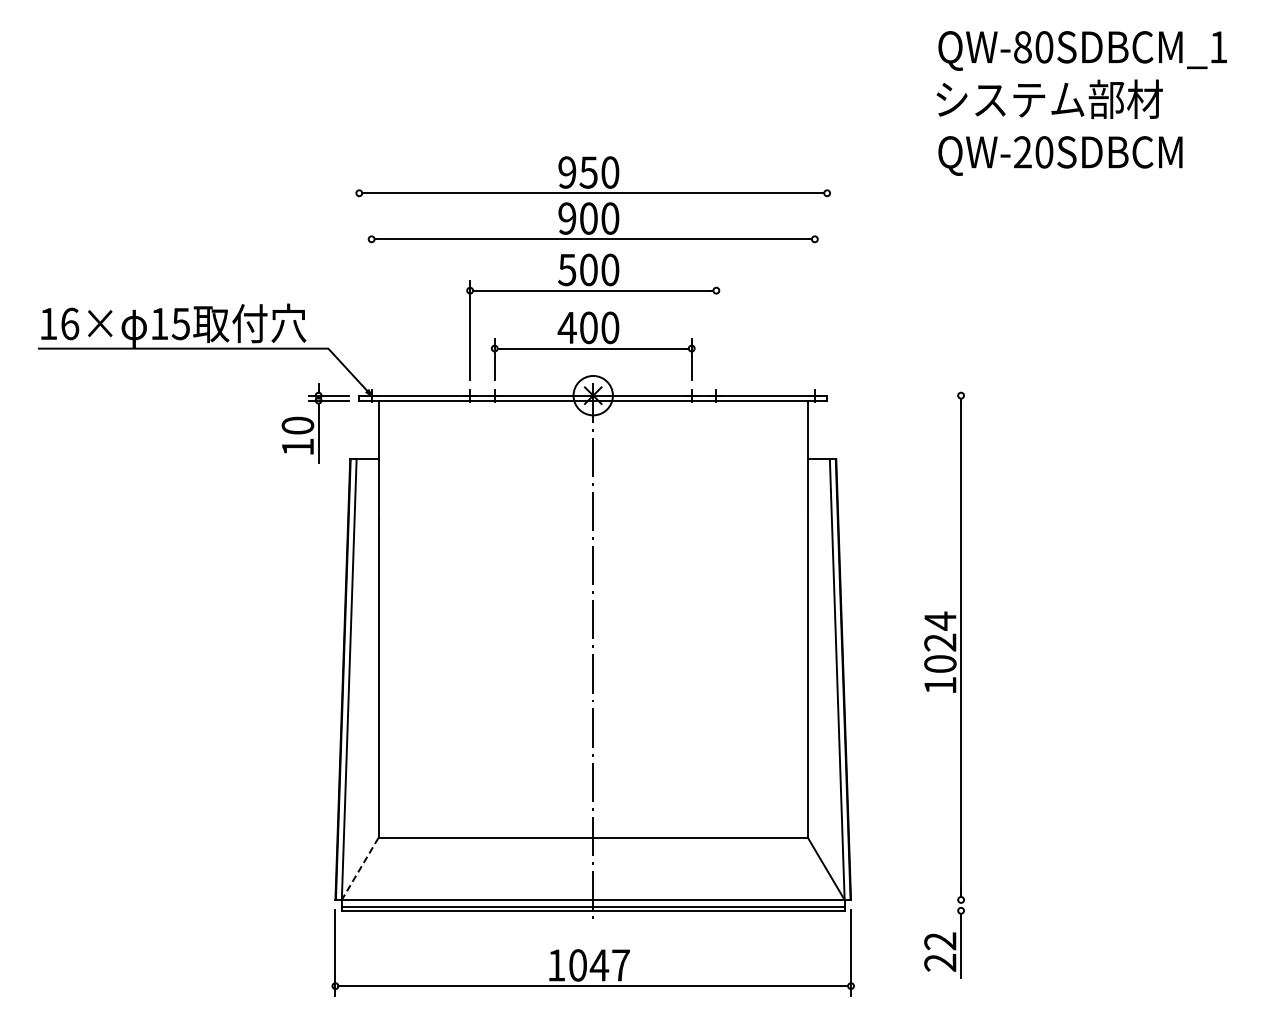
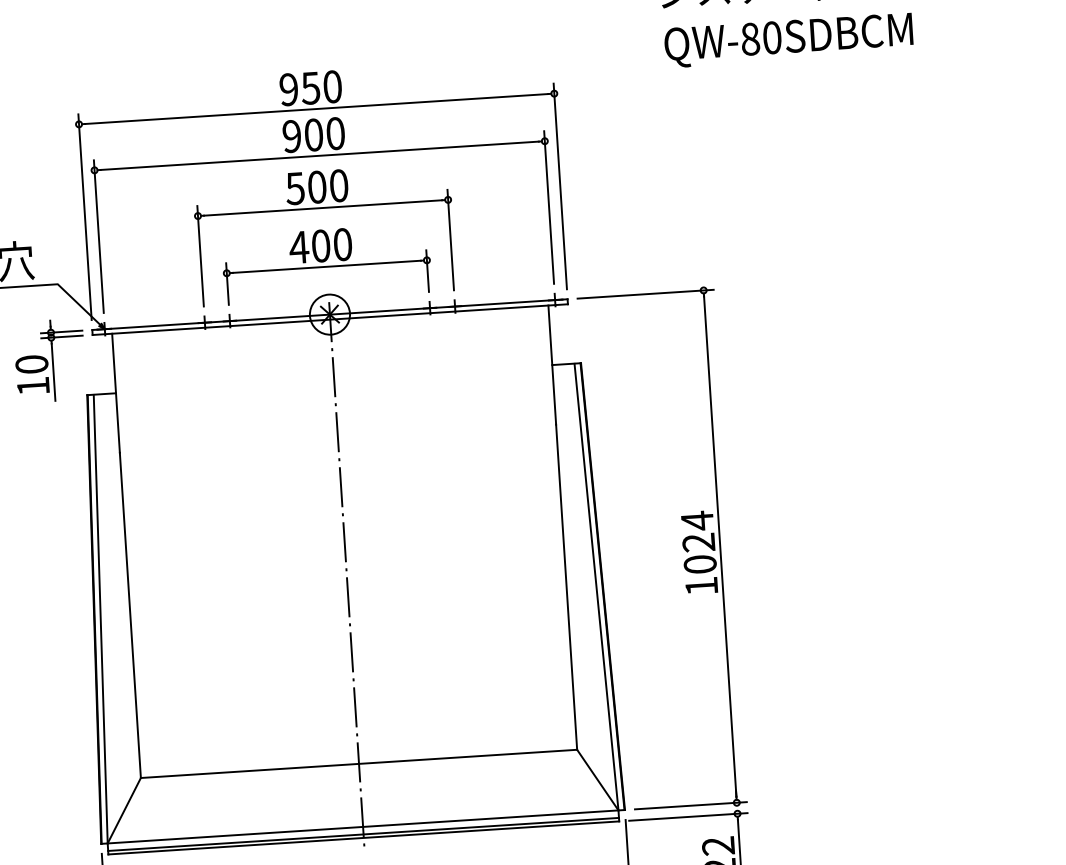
text: (1022, 152) -> (750, 39), QW-20SDBCM -> QW-80SDBCM
line: (359, 284) -> (85, 217), added
line: (827, 284) -> (560, 186), added
line: (371, 304) -> (98, 236), added
line: (814, 304) -> (548, 207), added
line: (716, 329) -> (450, 239), added
line: (903, 395) -> (645, 294), added
line: (359, 869) -> (123, 811), dashed -> solid
line: (915, 899) -> (690, 805), added
line: (912, 910) -> (688, 816), added

